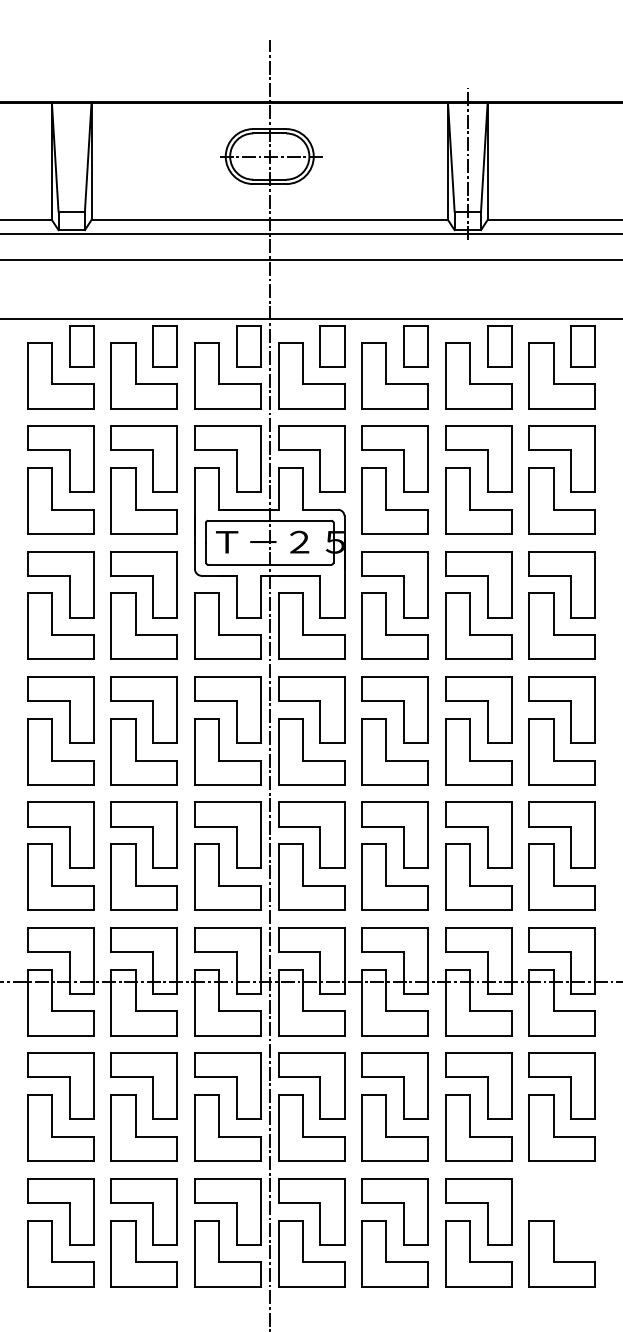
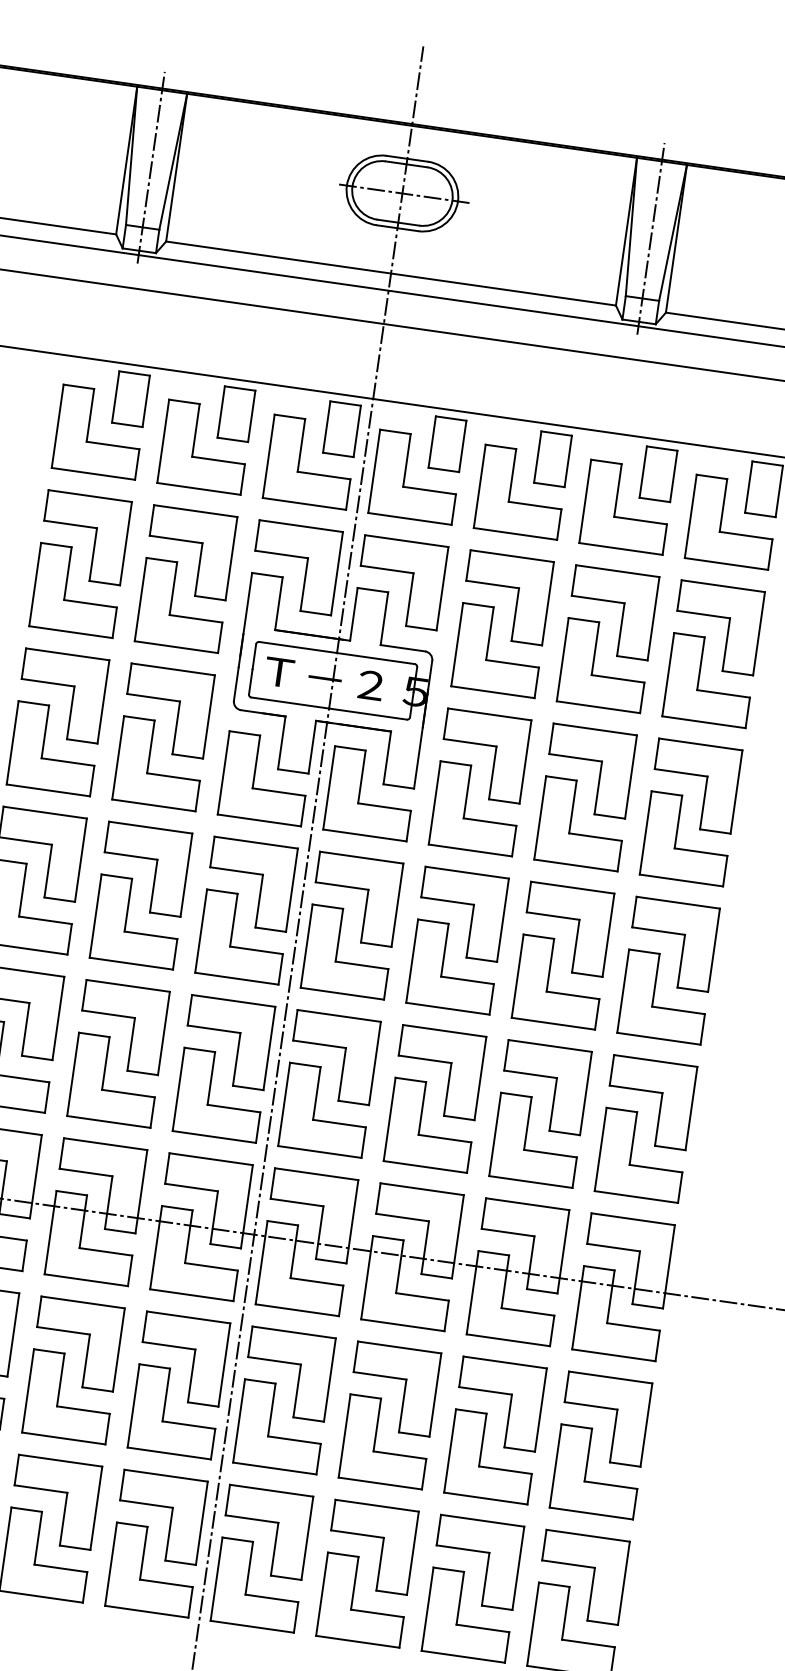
line: (71, 164) -> (150, 167), added
part: (561, 1203) -> (582, 1566), added

